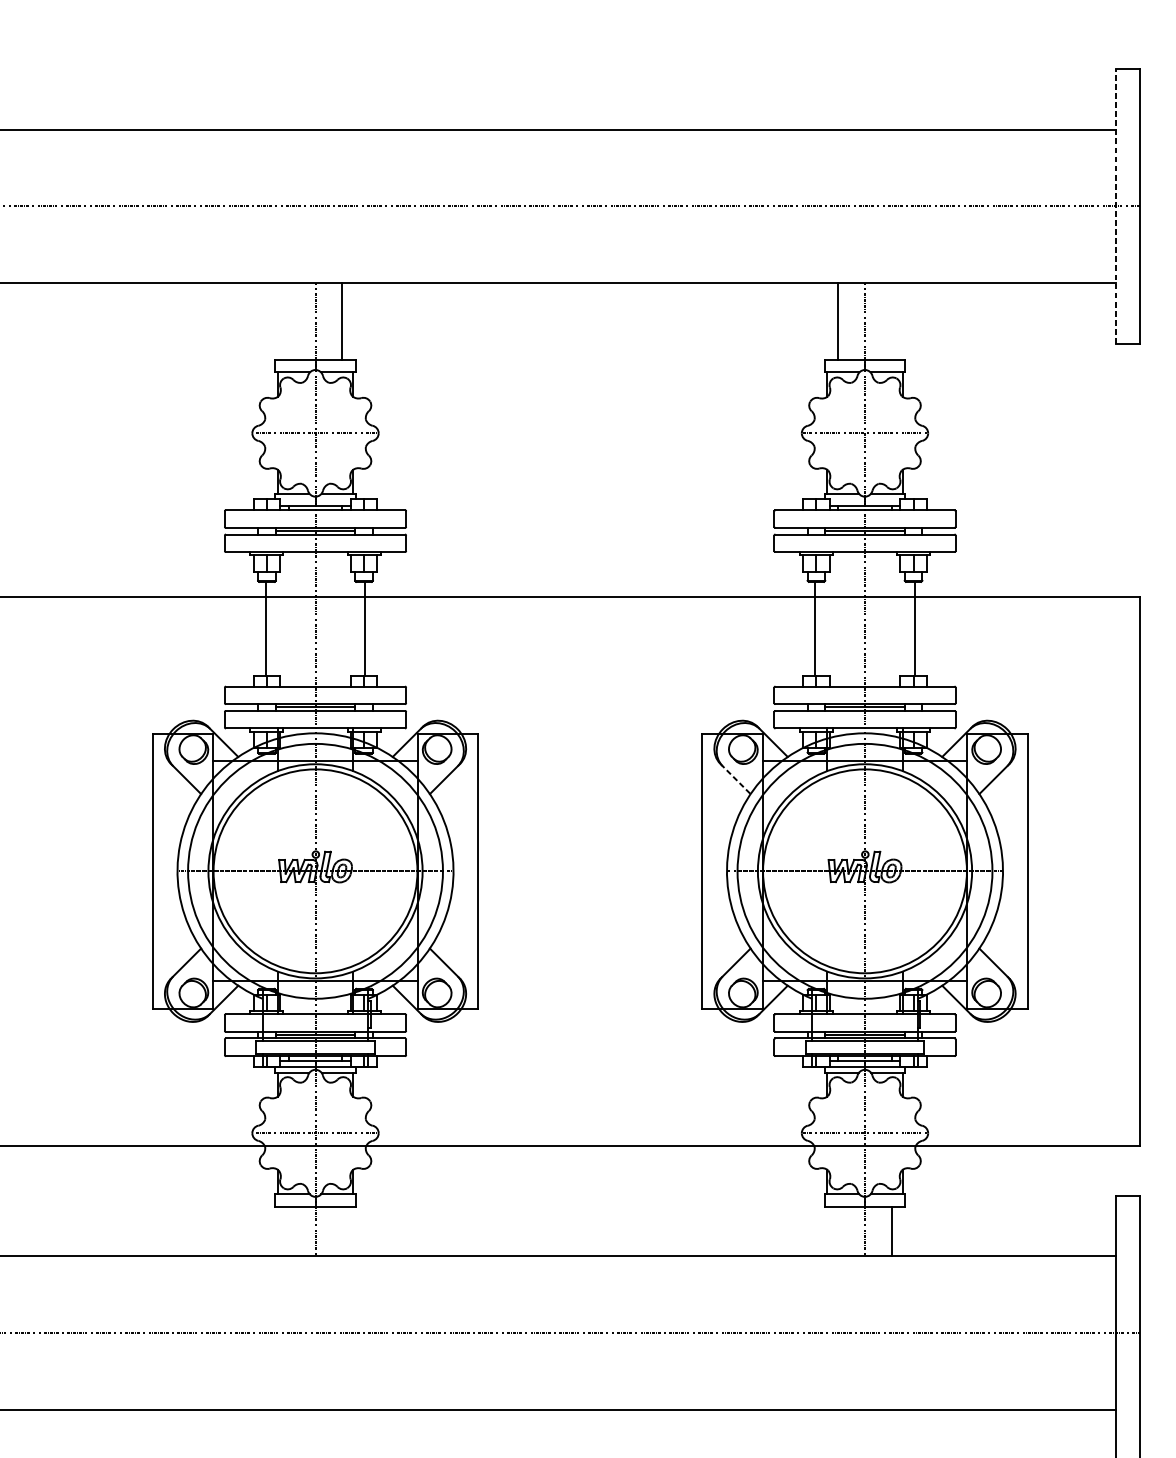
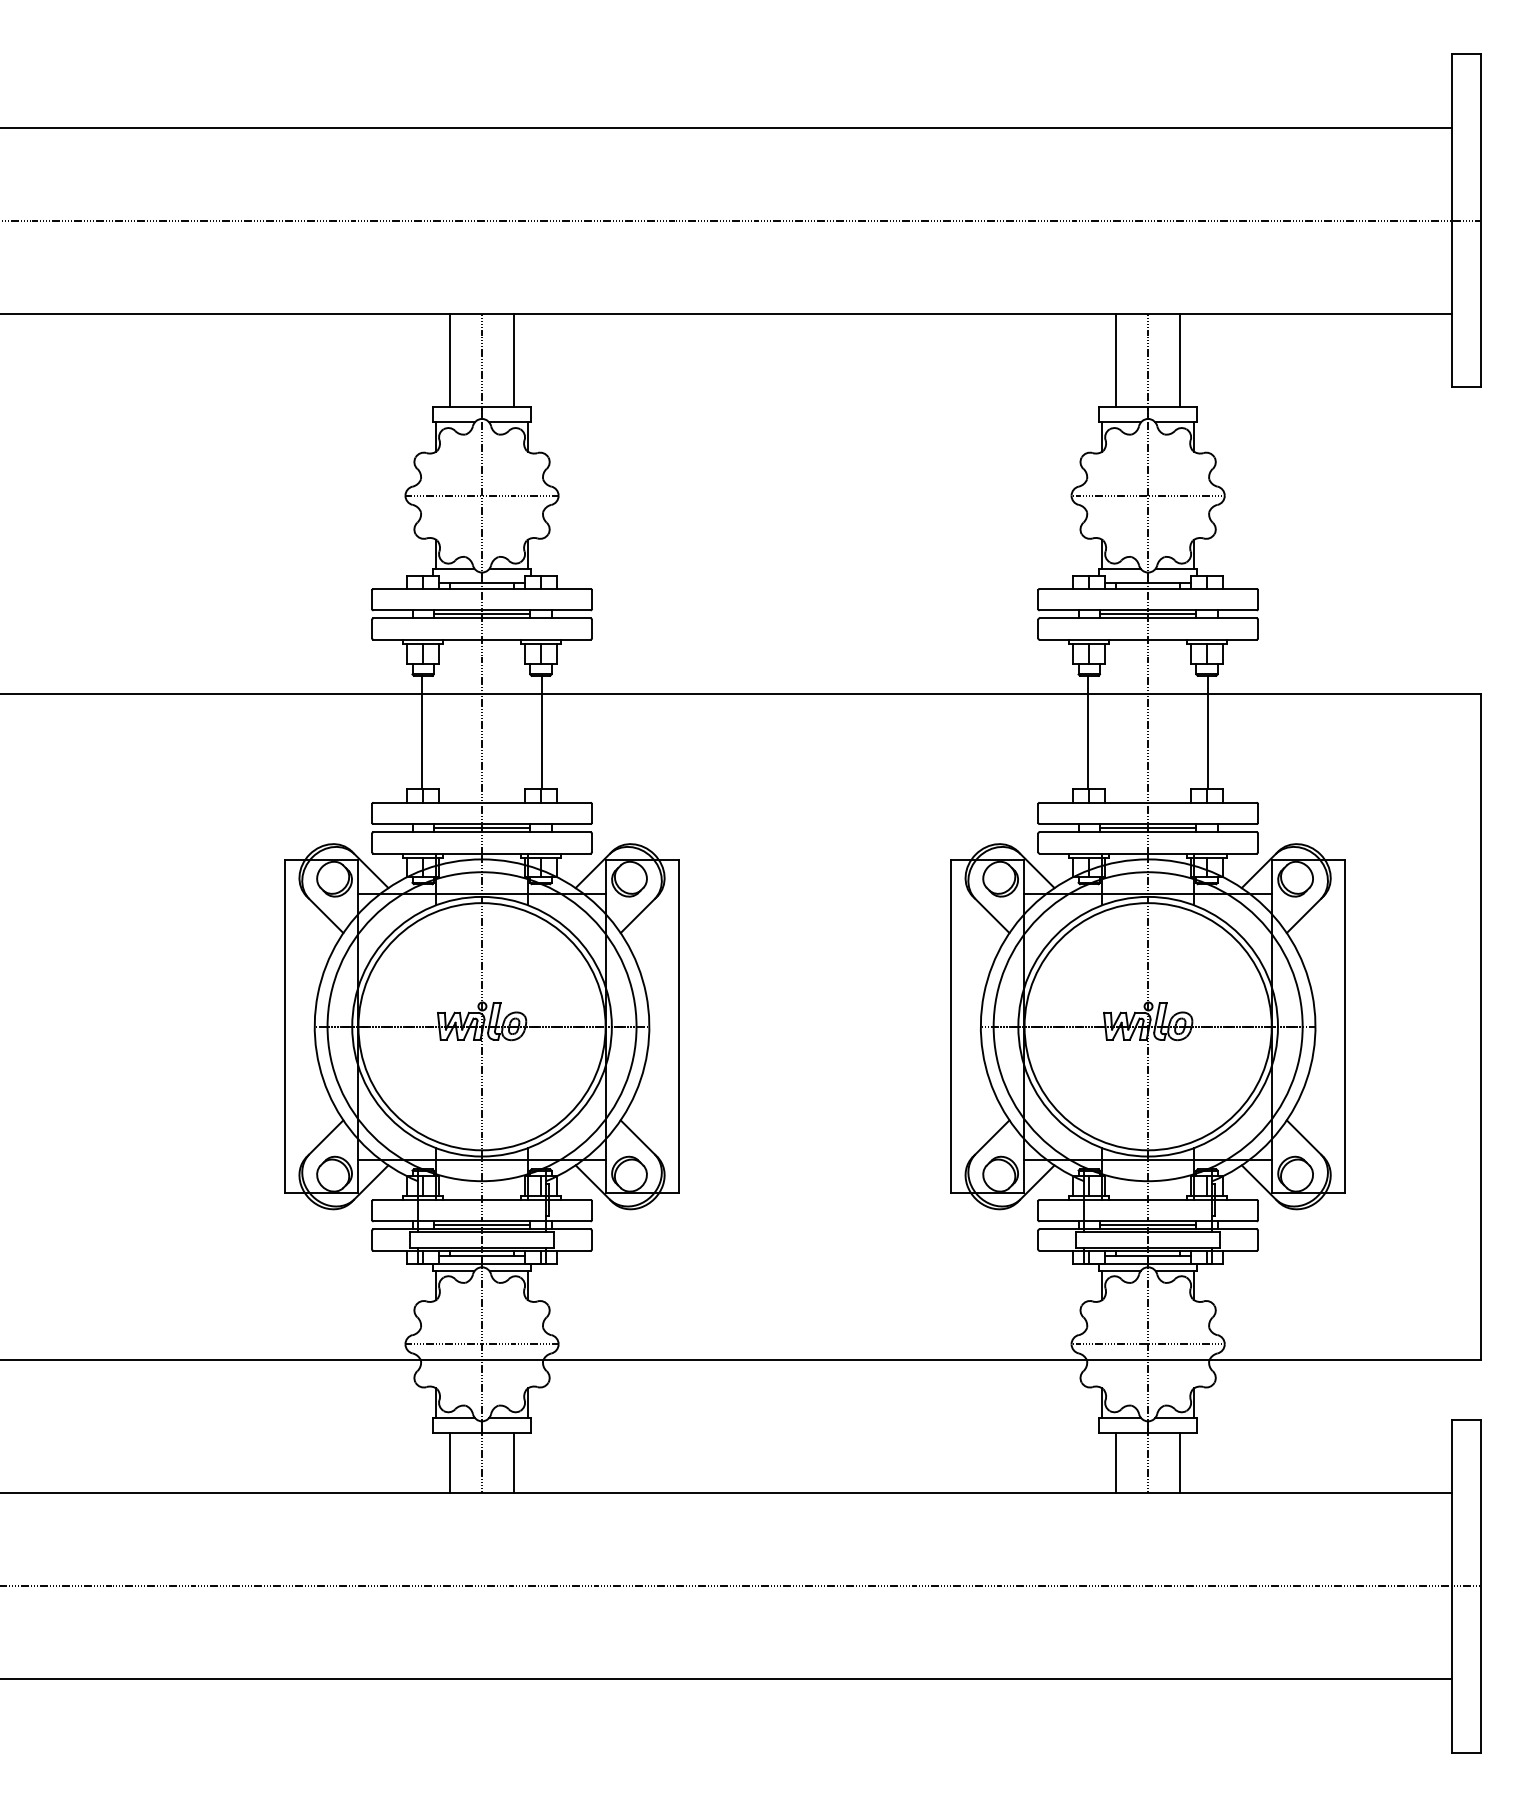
line: (1115, 206) -> (1451, 220), dashed -> solid
line: (288, 321) -> (449, 360), added
line: (891, 321) -> (1180, 360), added
line: (735, 778) -> (991, 914), dashed -> solid
line: (288, 1231) -> (449, 1463), added
line: (342, 1231) -> (514, 1463), added
line: (838, 1231) -> (1115, 1463), added

